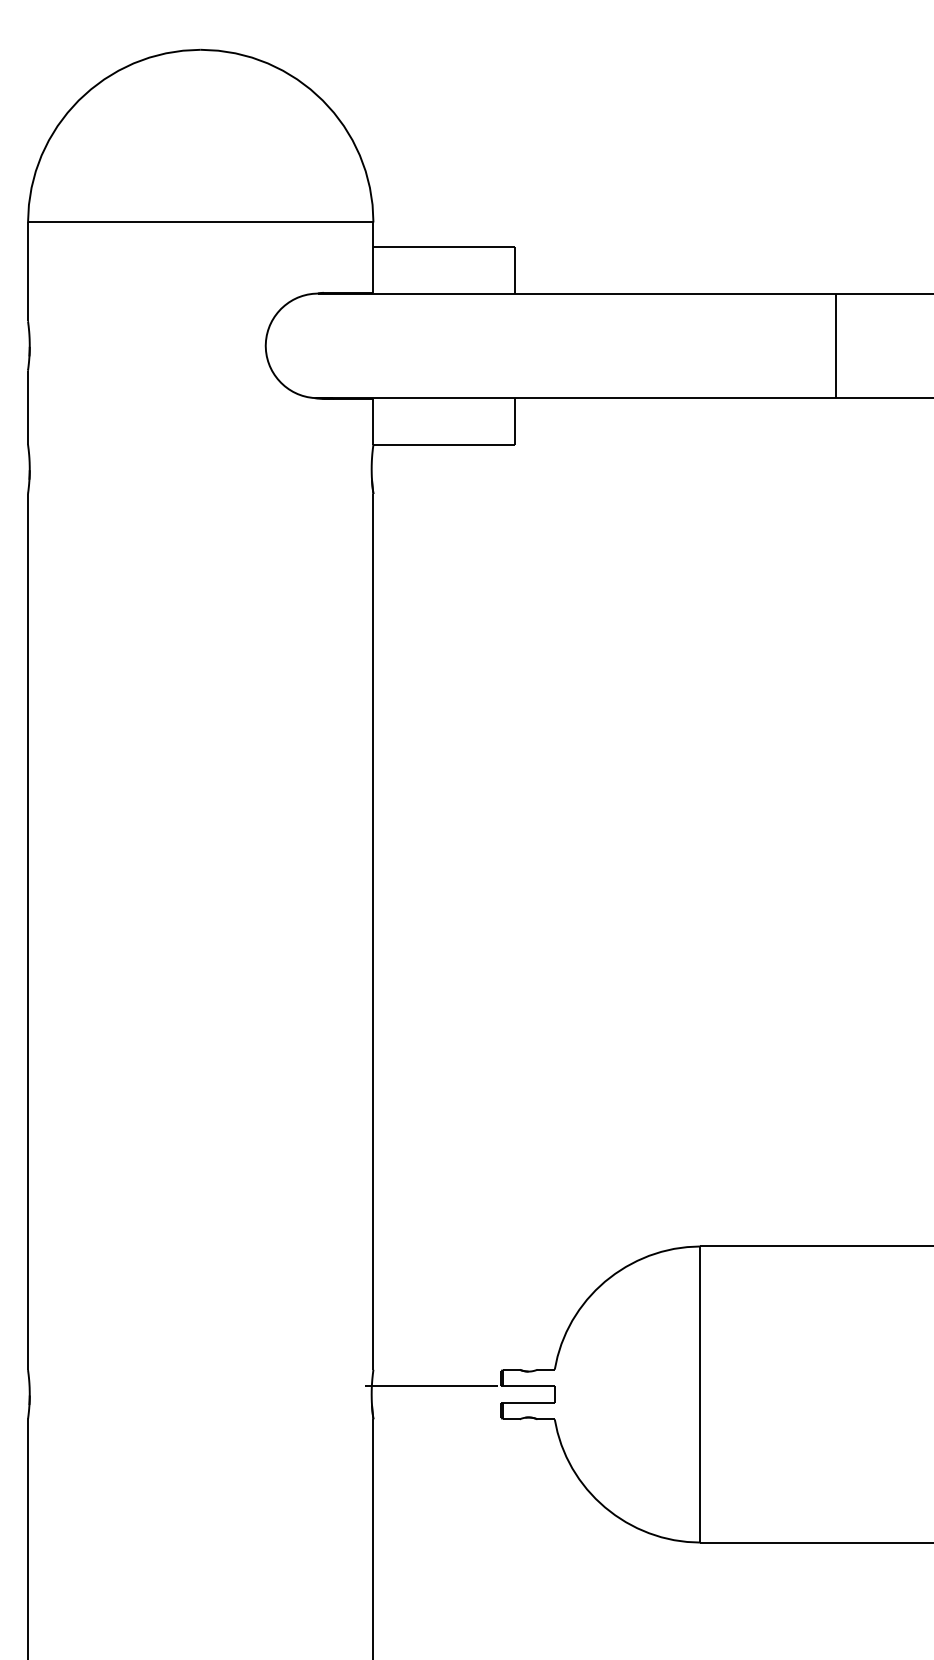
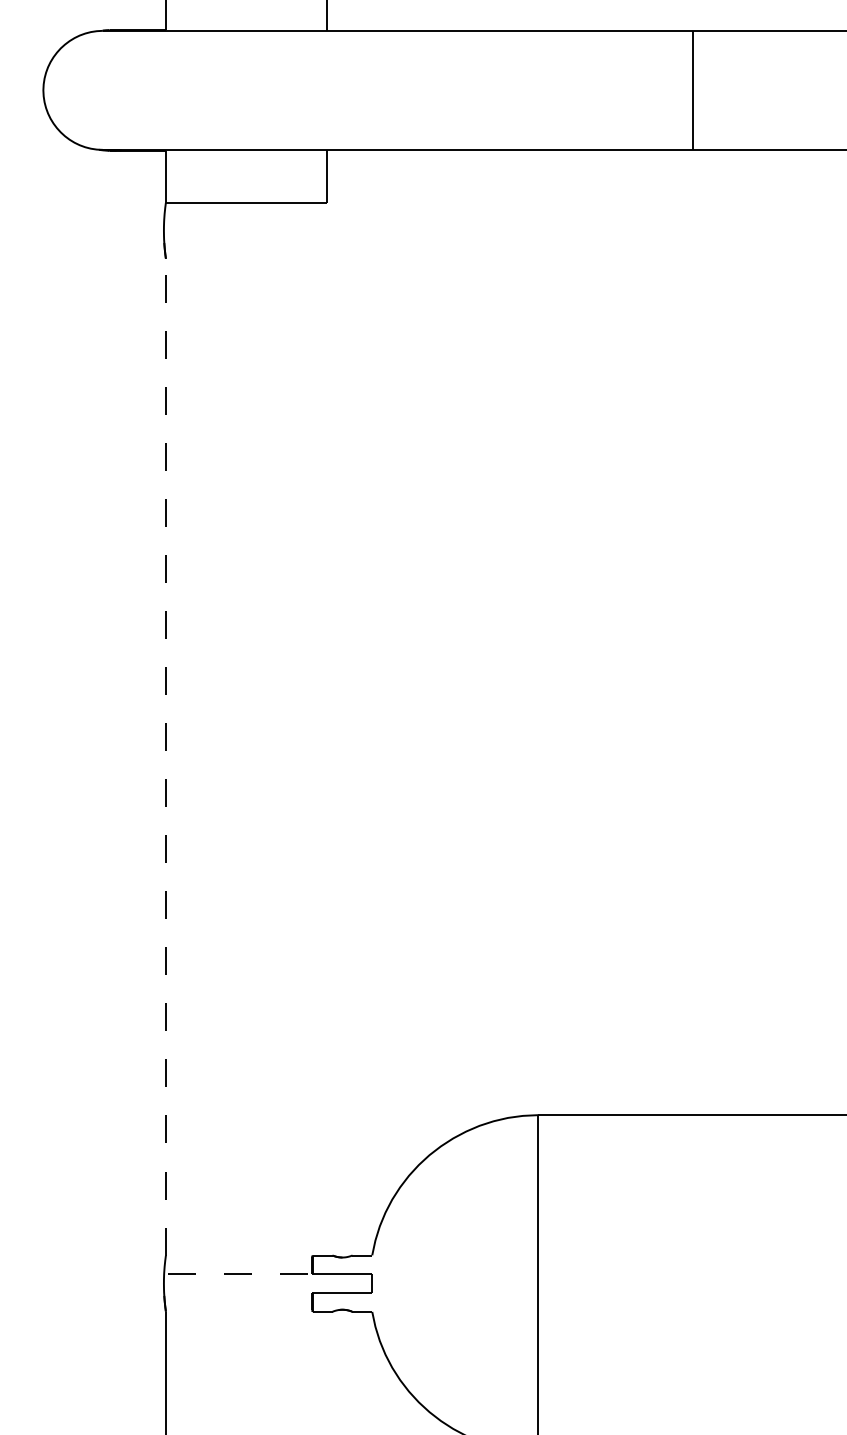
line: (373, 931) -> (165, 756), solid -> dashed
line: (431, 1386) -> (231, 1274), solid -> dashed

